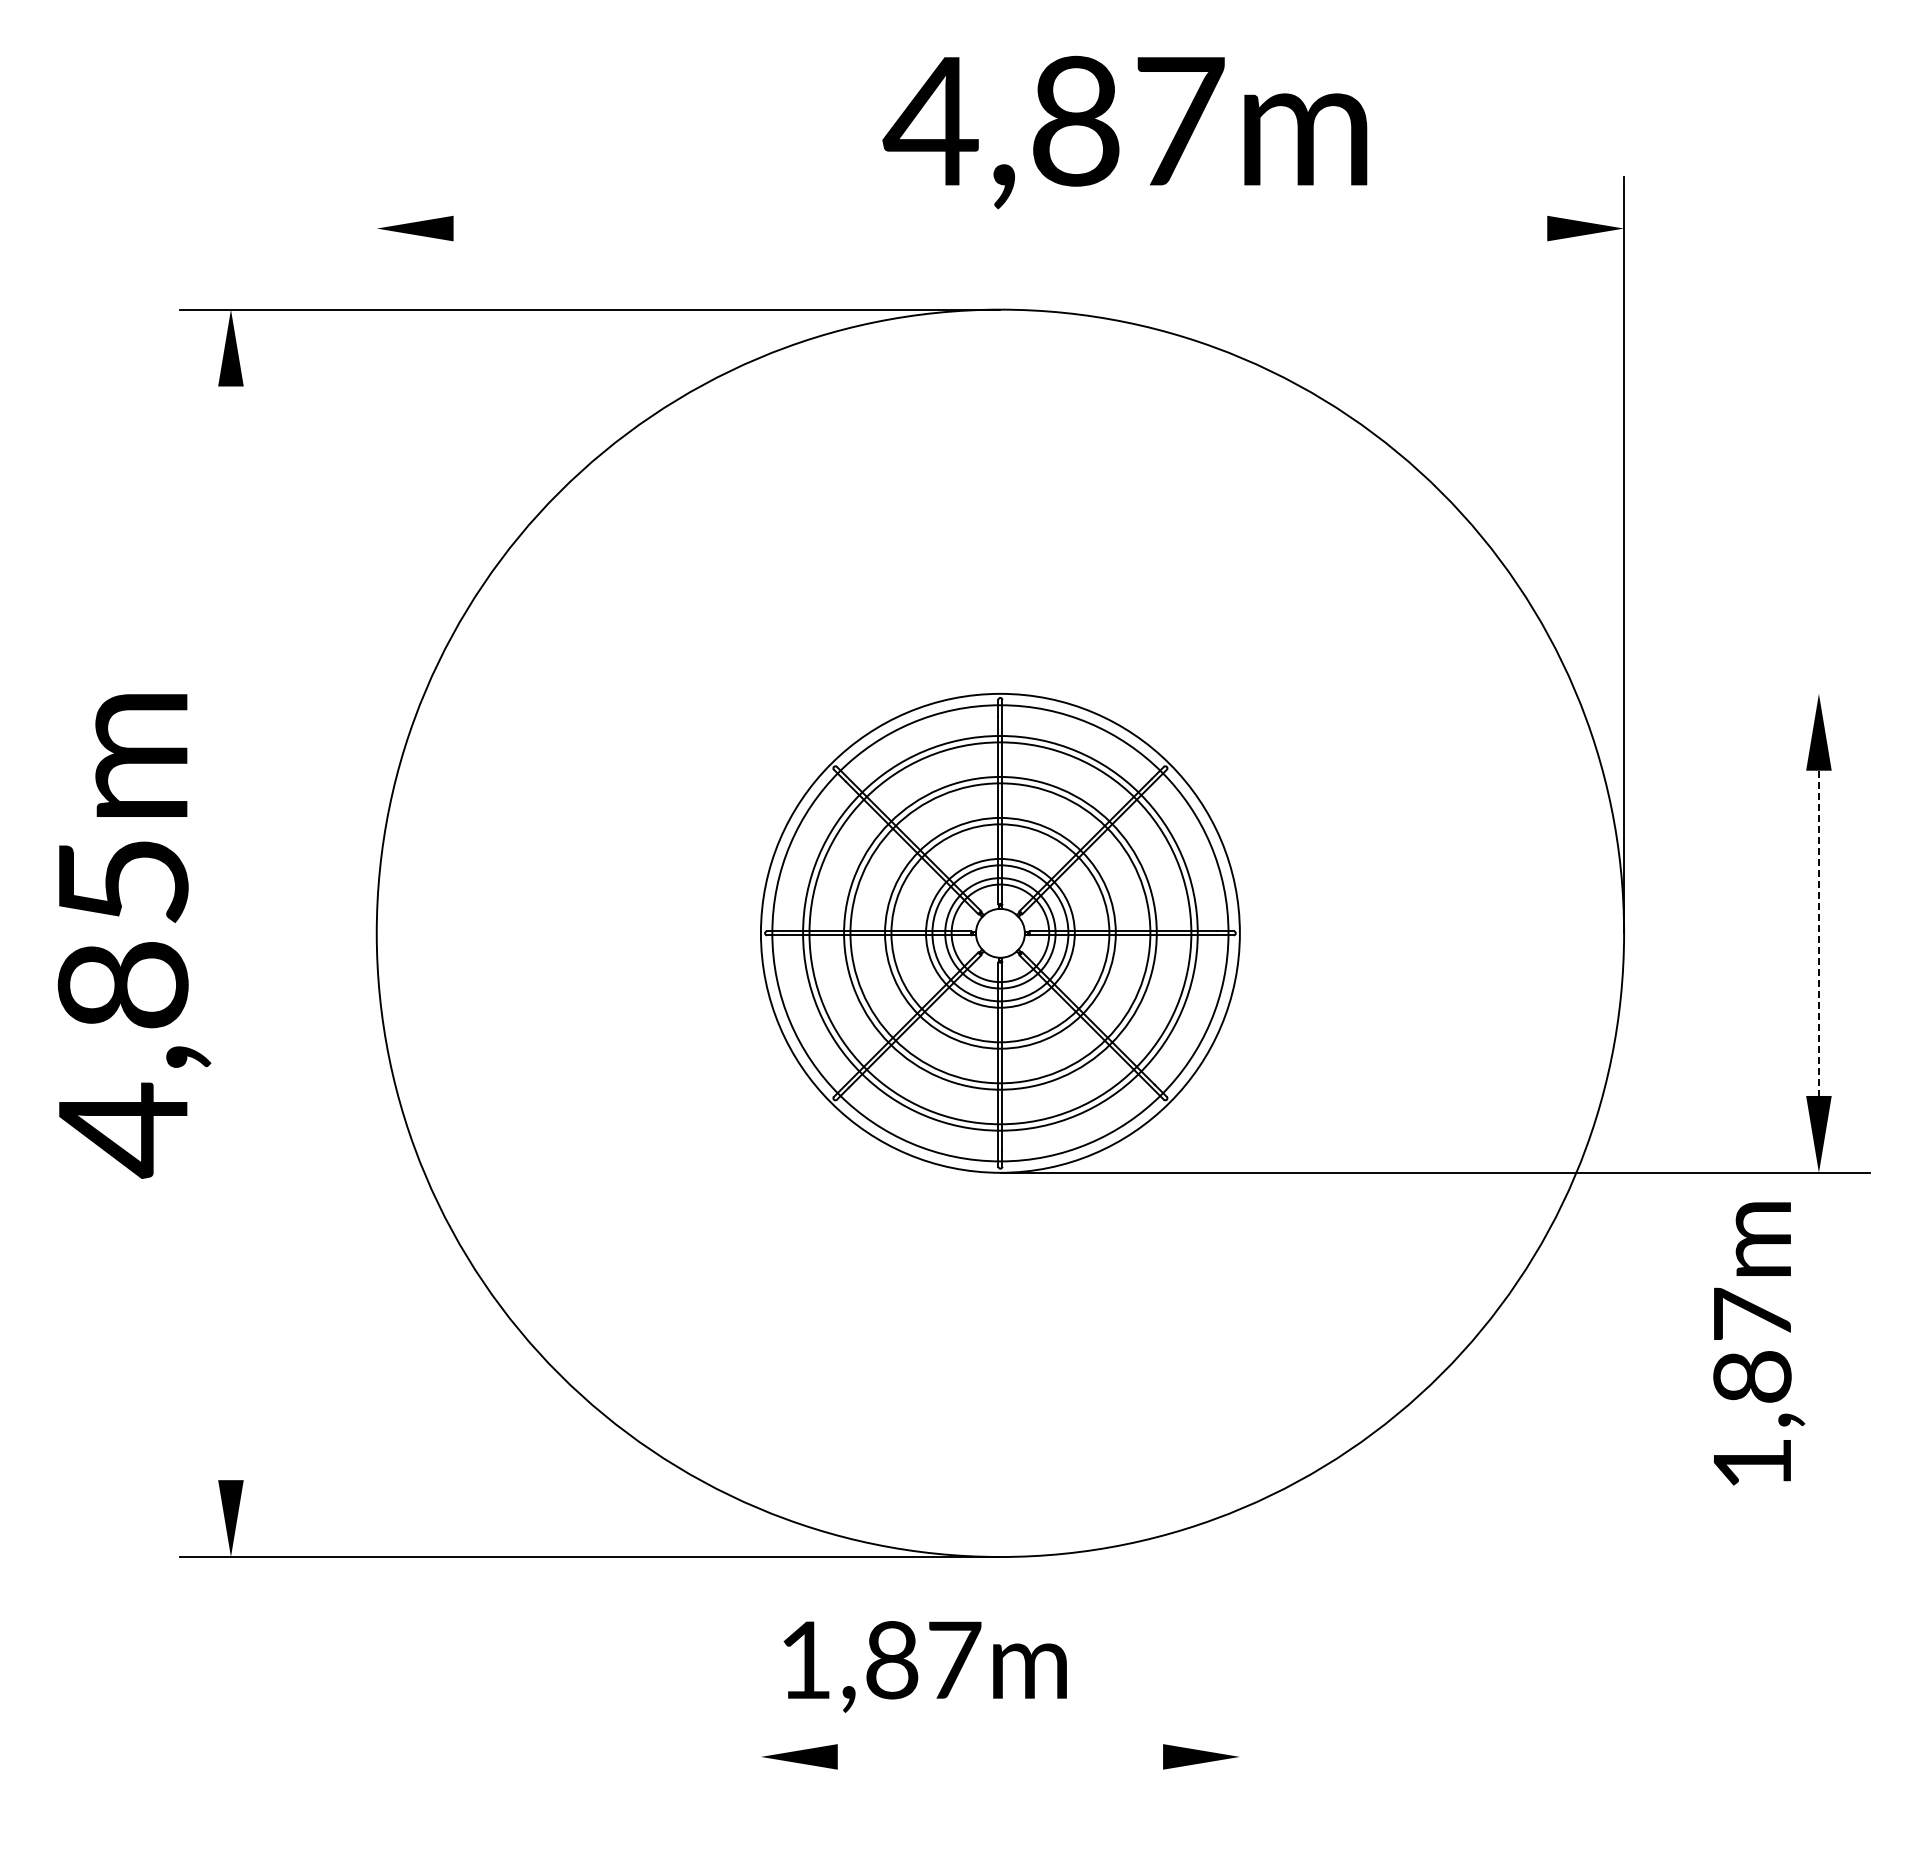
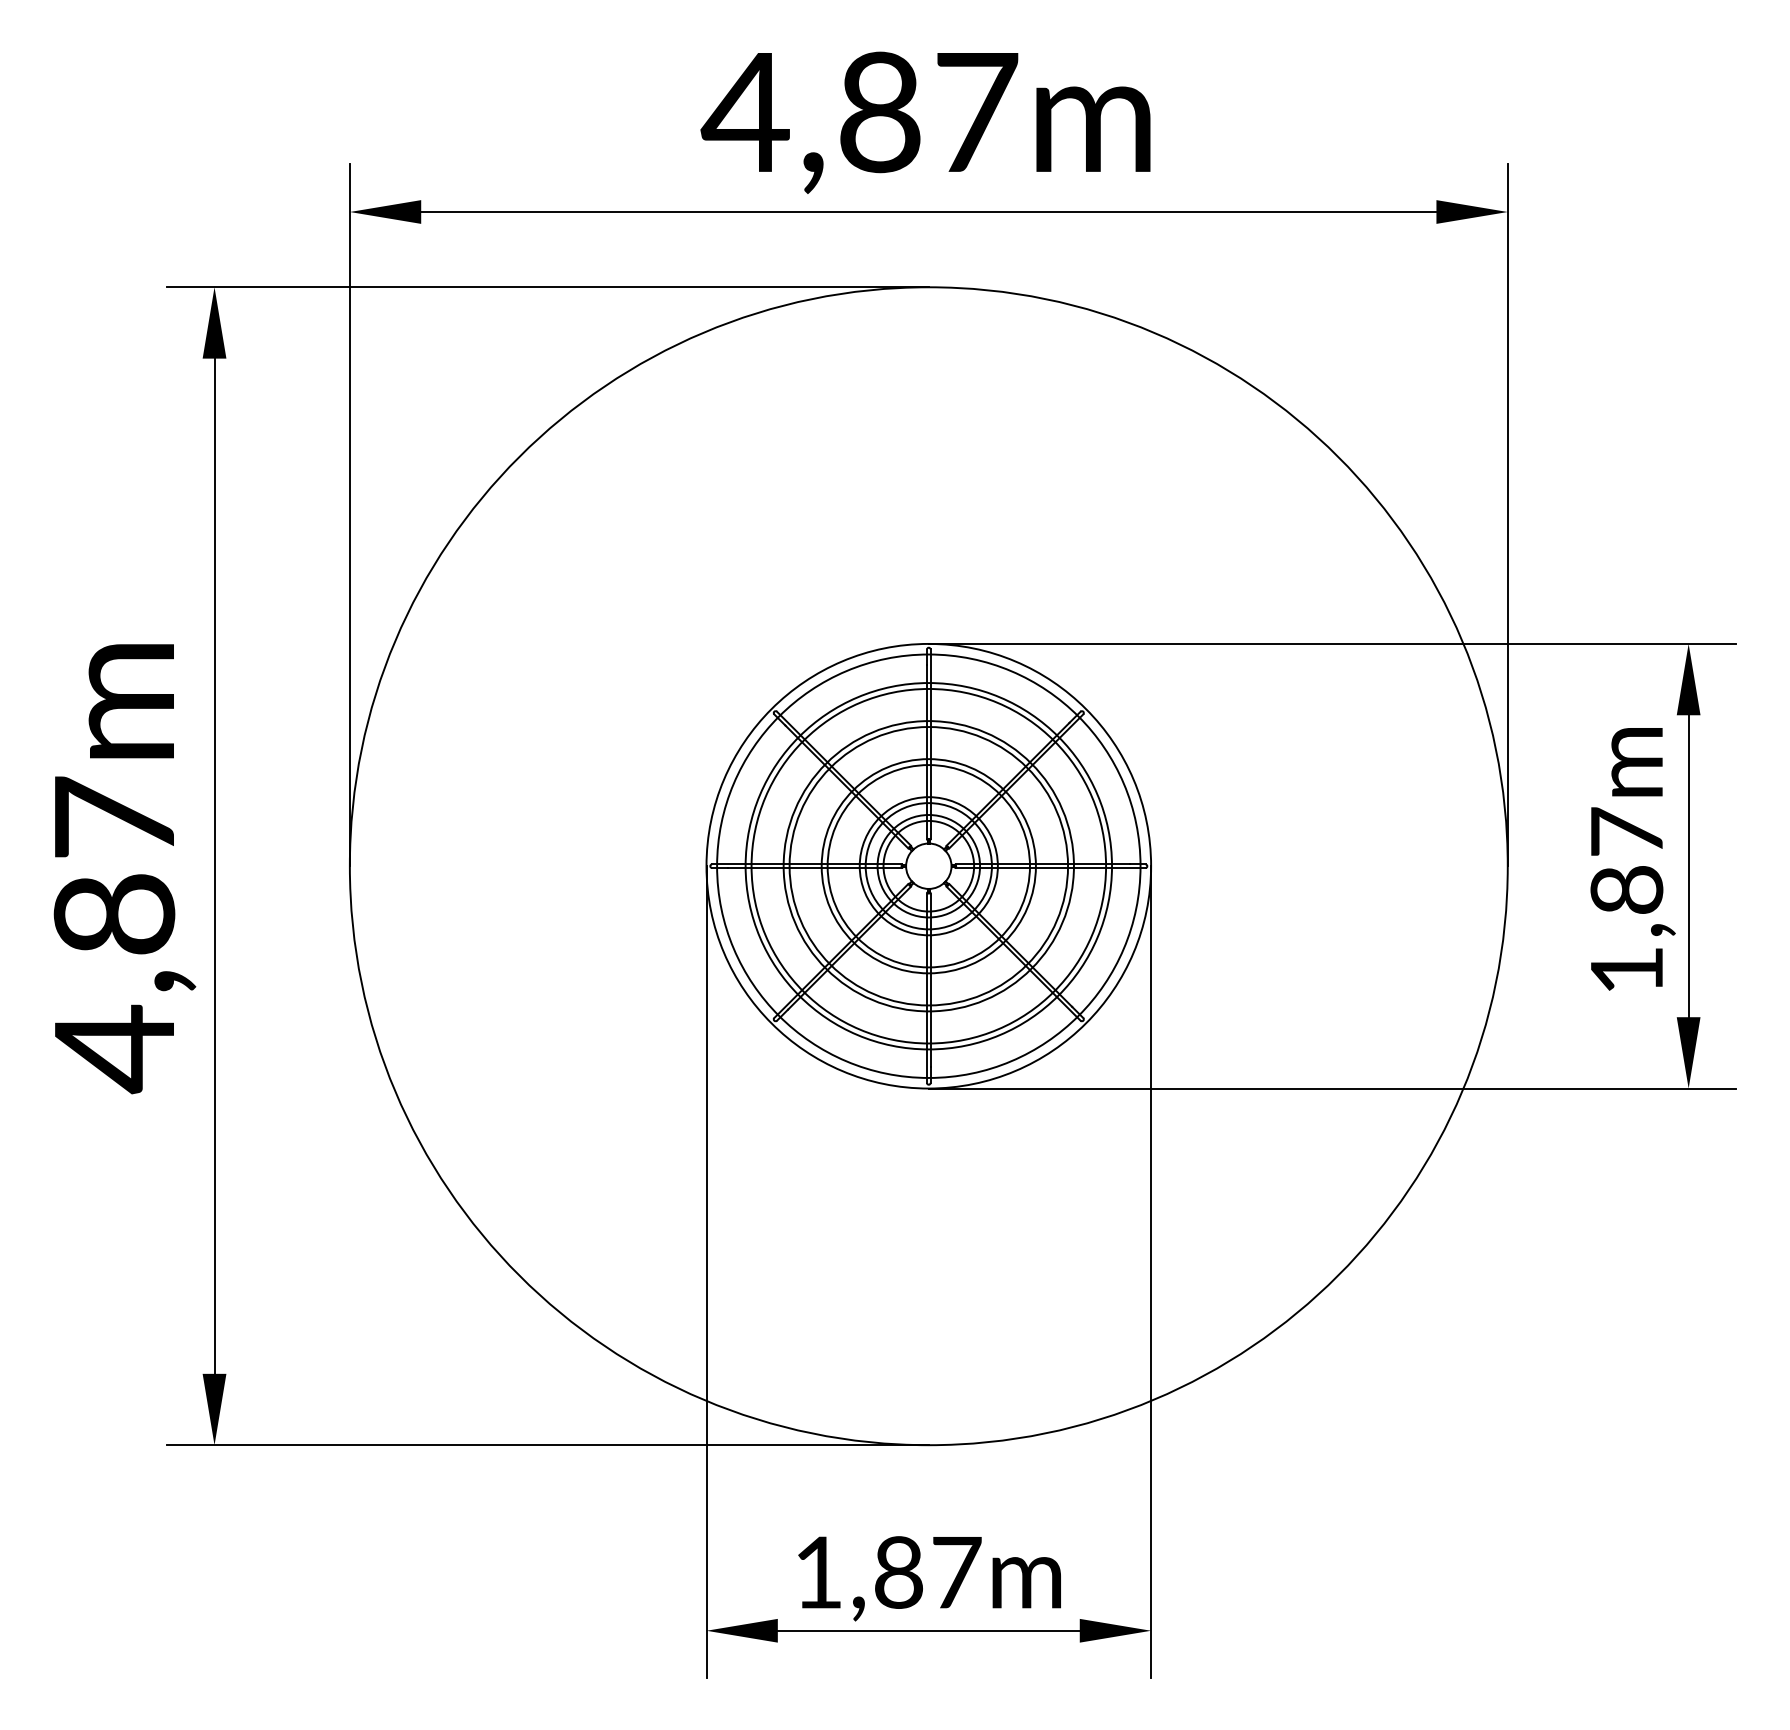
text: (1124, 132) -> (925, 122), moved
line: (1000, 228) -> (928, 211), added
line: (376, 555) -> (349, 515), added
line: (1435, 693) -> (1332, 643), added
text: (123, 879) -> (114, 816), 4,85m -> 4,87m
line: (230, 933) -> (214, 866), added
line: (1818, 933) -> (1688, 866), dashed -> solid
text: (1759, 1343) -> (1633, 858), moved
line: (760, 1370) -> (706, 1272), added
line: (1239, 1370) -> (1150, 1272), added
text: (924, 1666) -> (928, 1578), moved
line: (1000, 1756) -> (928, 1630), added

